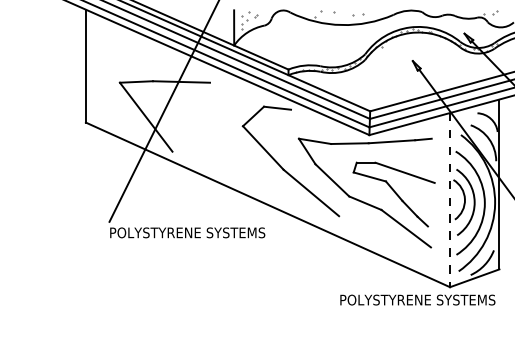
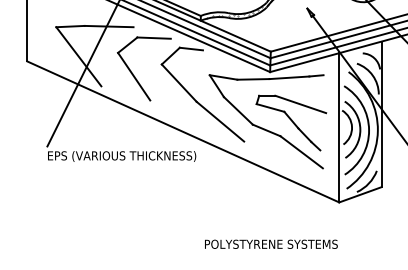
part: (211, 139) -> (134, 75), added
line: (450, 200) -> (339, 128), dashed -> solid
text: (197, 233) -> (122, 156), POLYSTYRENE SYSTEMS -> EPS (VARIOUS THICKNESS)
text: (417, 299) -> (271, 243), moved

